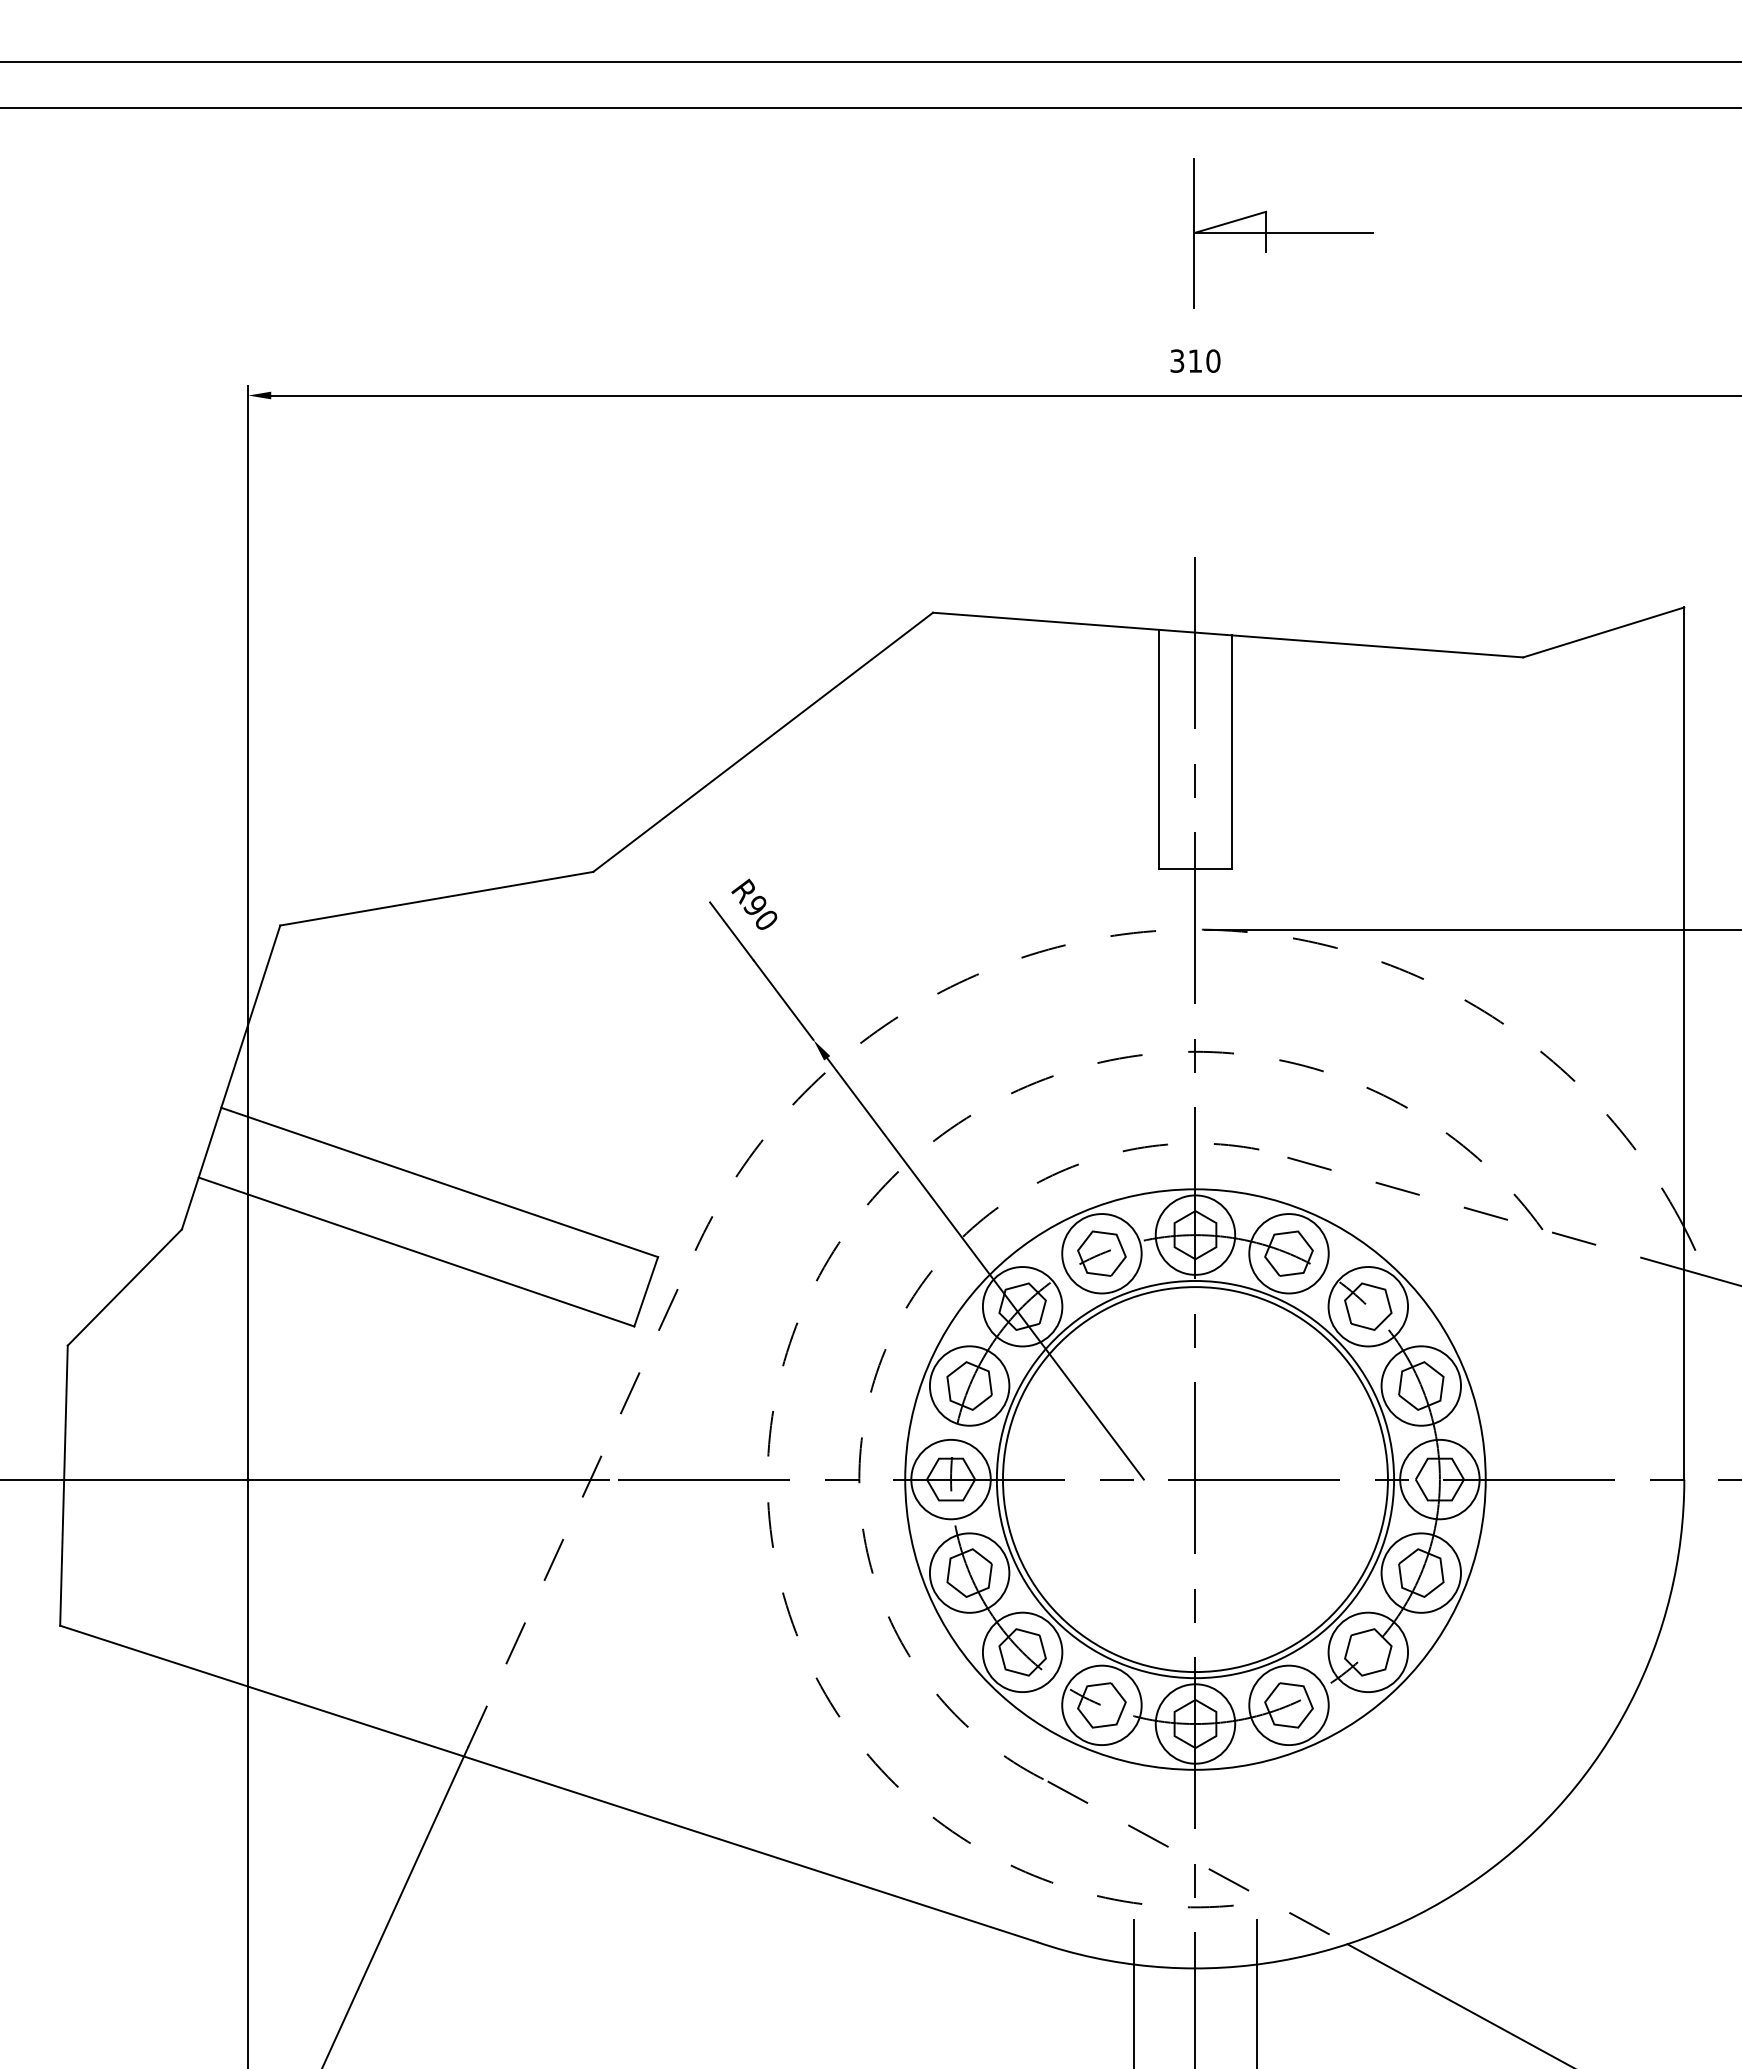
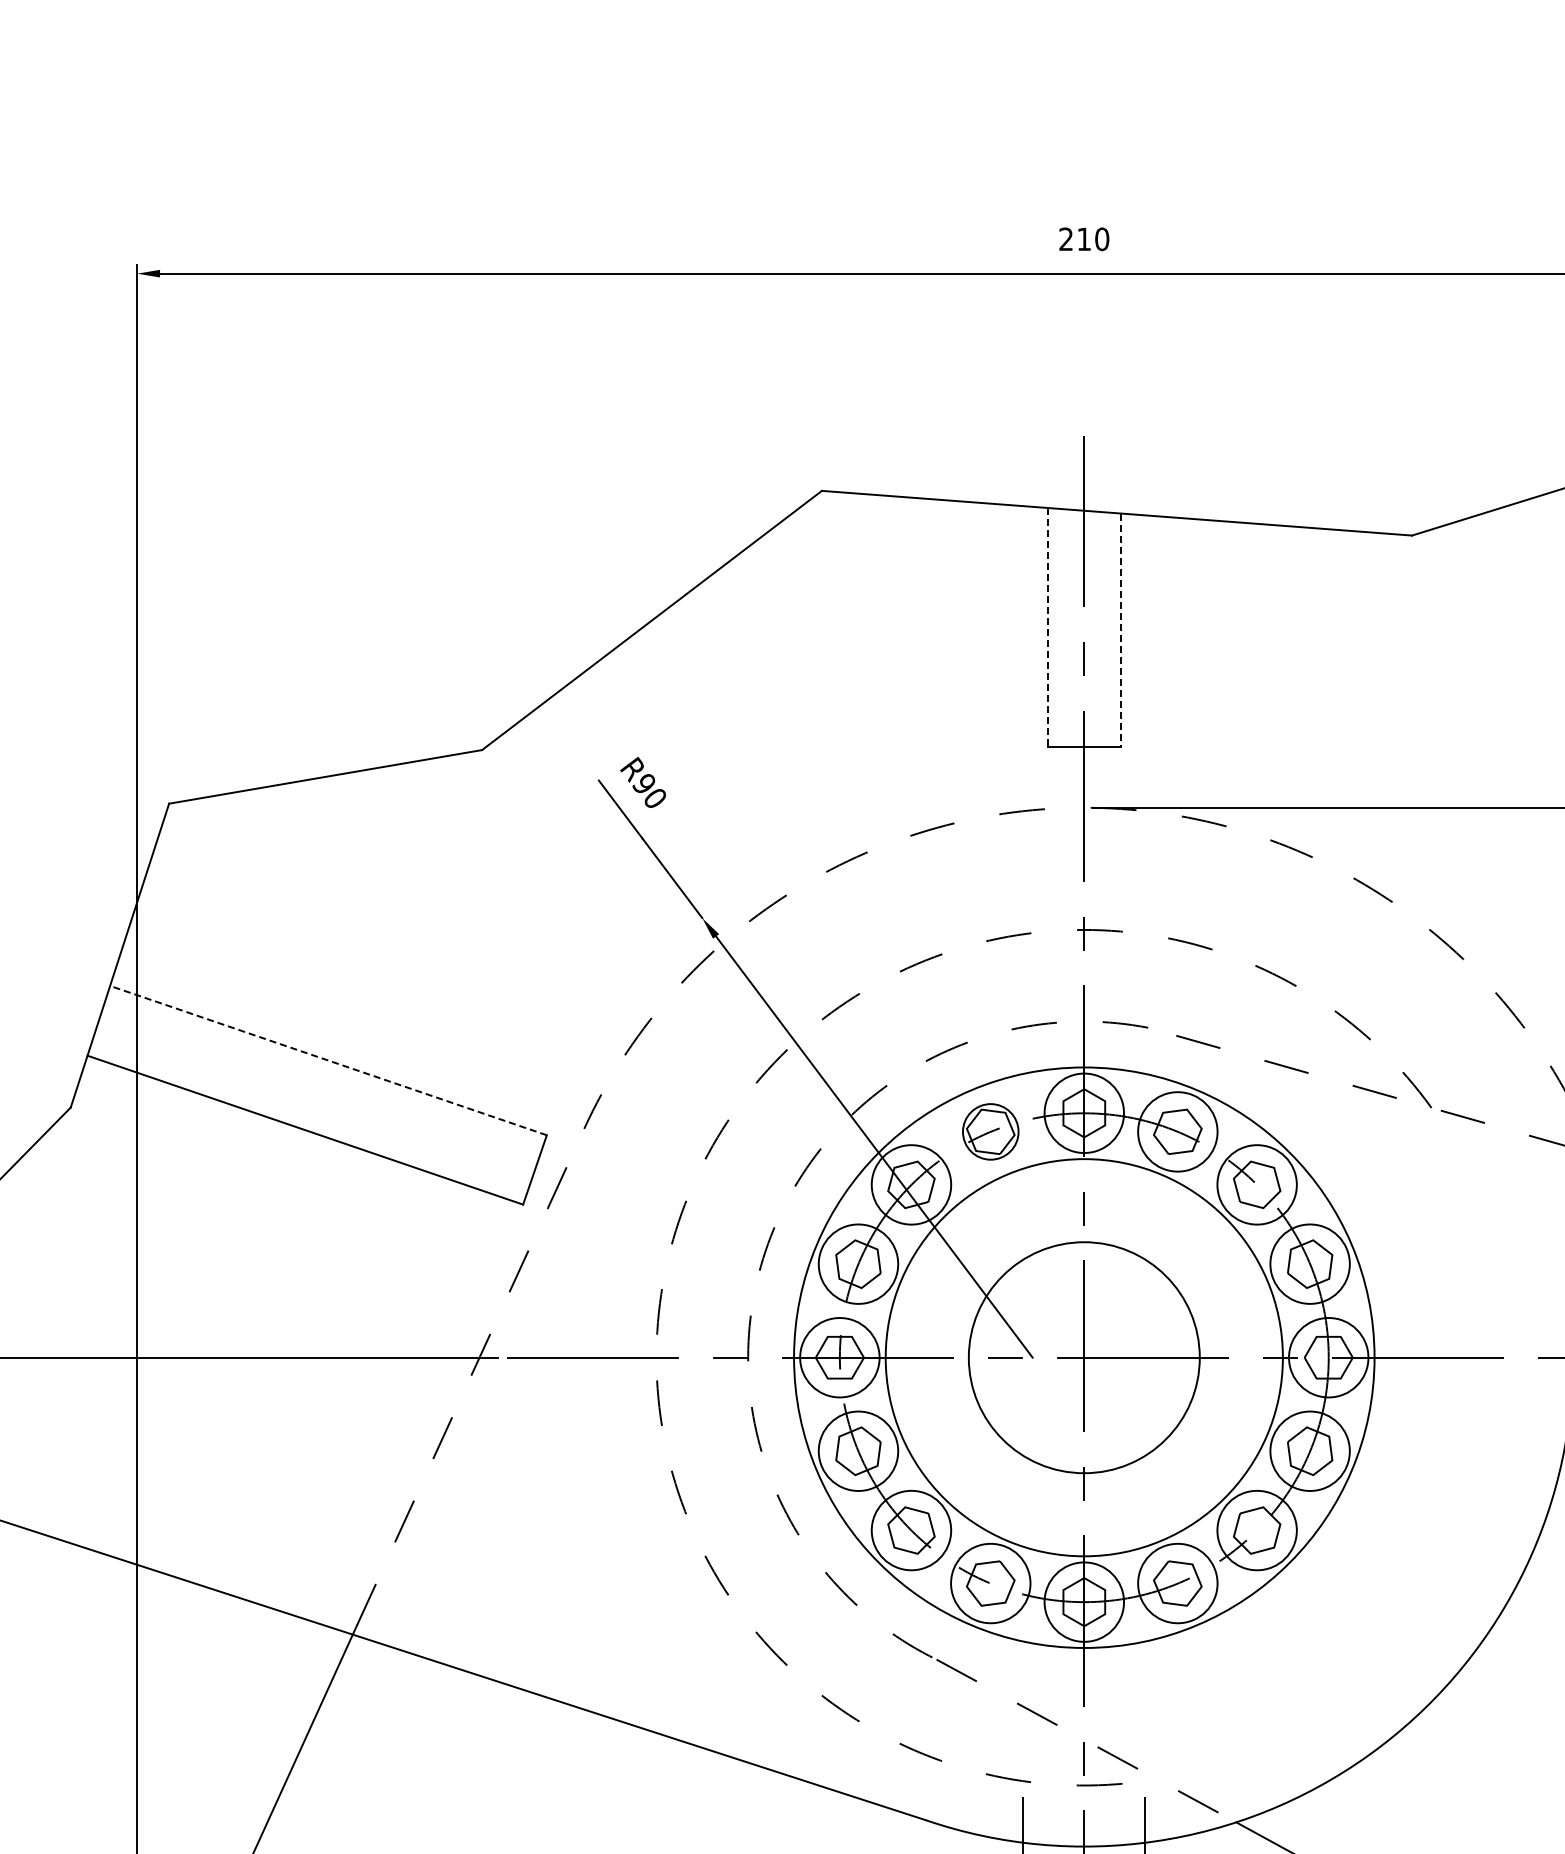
part: (1283, 233) -> (1172, 111), removed
text: (1177, 360) -> (1066, 238), 310 -> 210
line: (1158, 749) -> (1047, 627), solid -> dashed
line: (1232, 751) -> (1121, 629), solid -> dashed
line: (439, 1182) -> (328, 1060), solid -> dashed
circle: (1101, 1253) -> (990, 1131), size x0.7
circle: (1194, 1479) -> (1083, 1357), size x0.6

